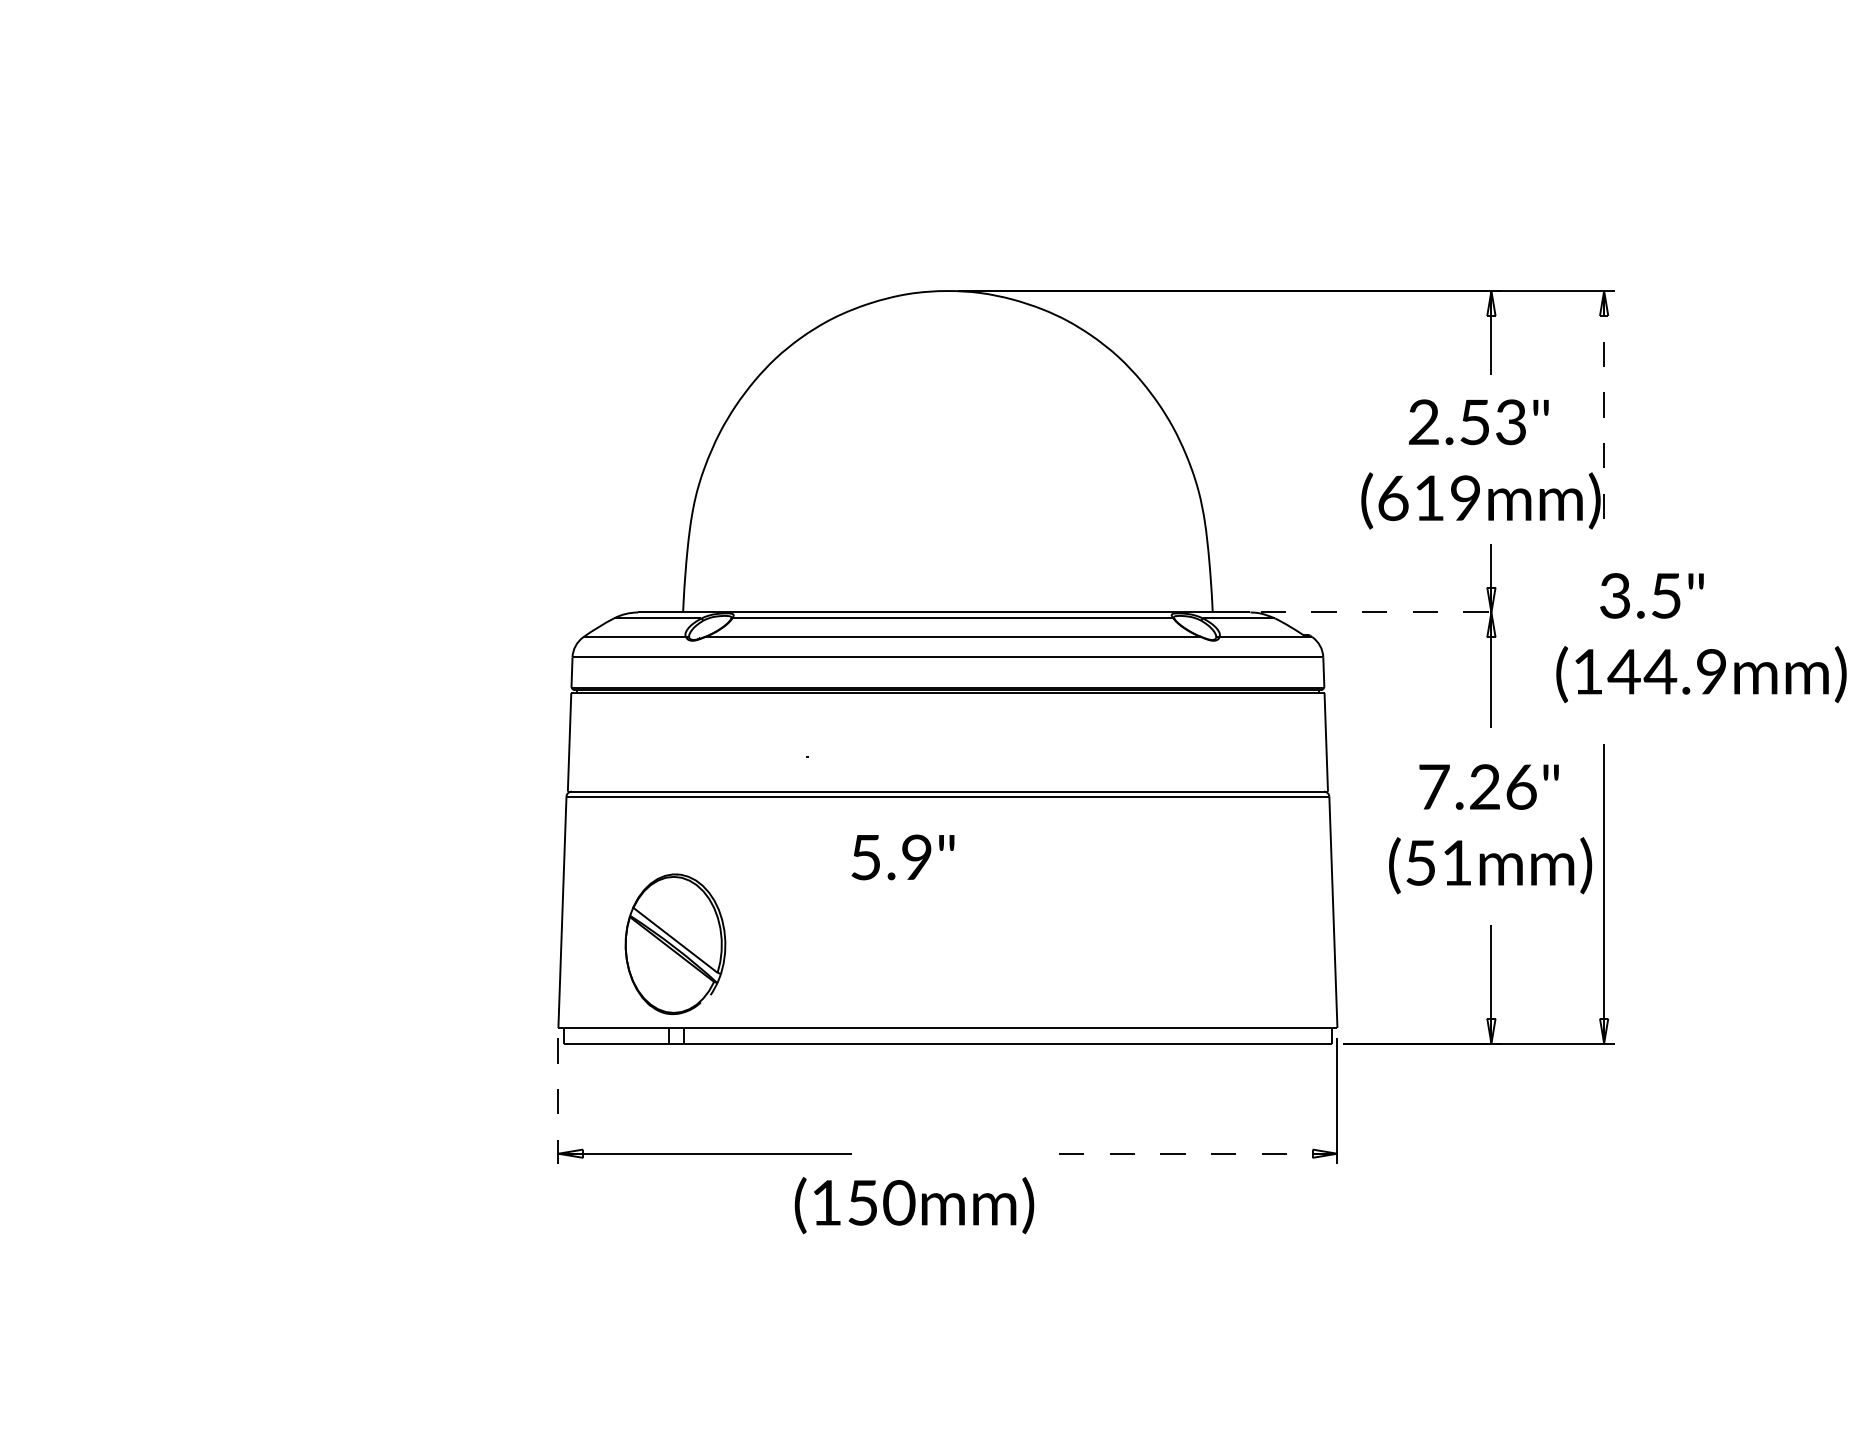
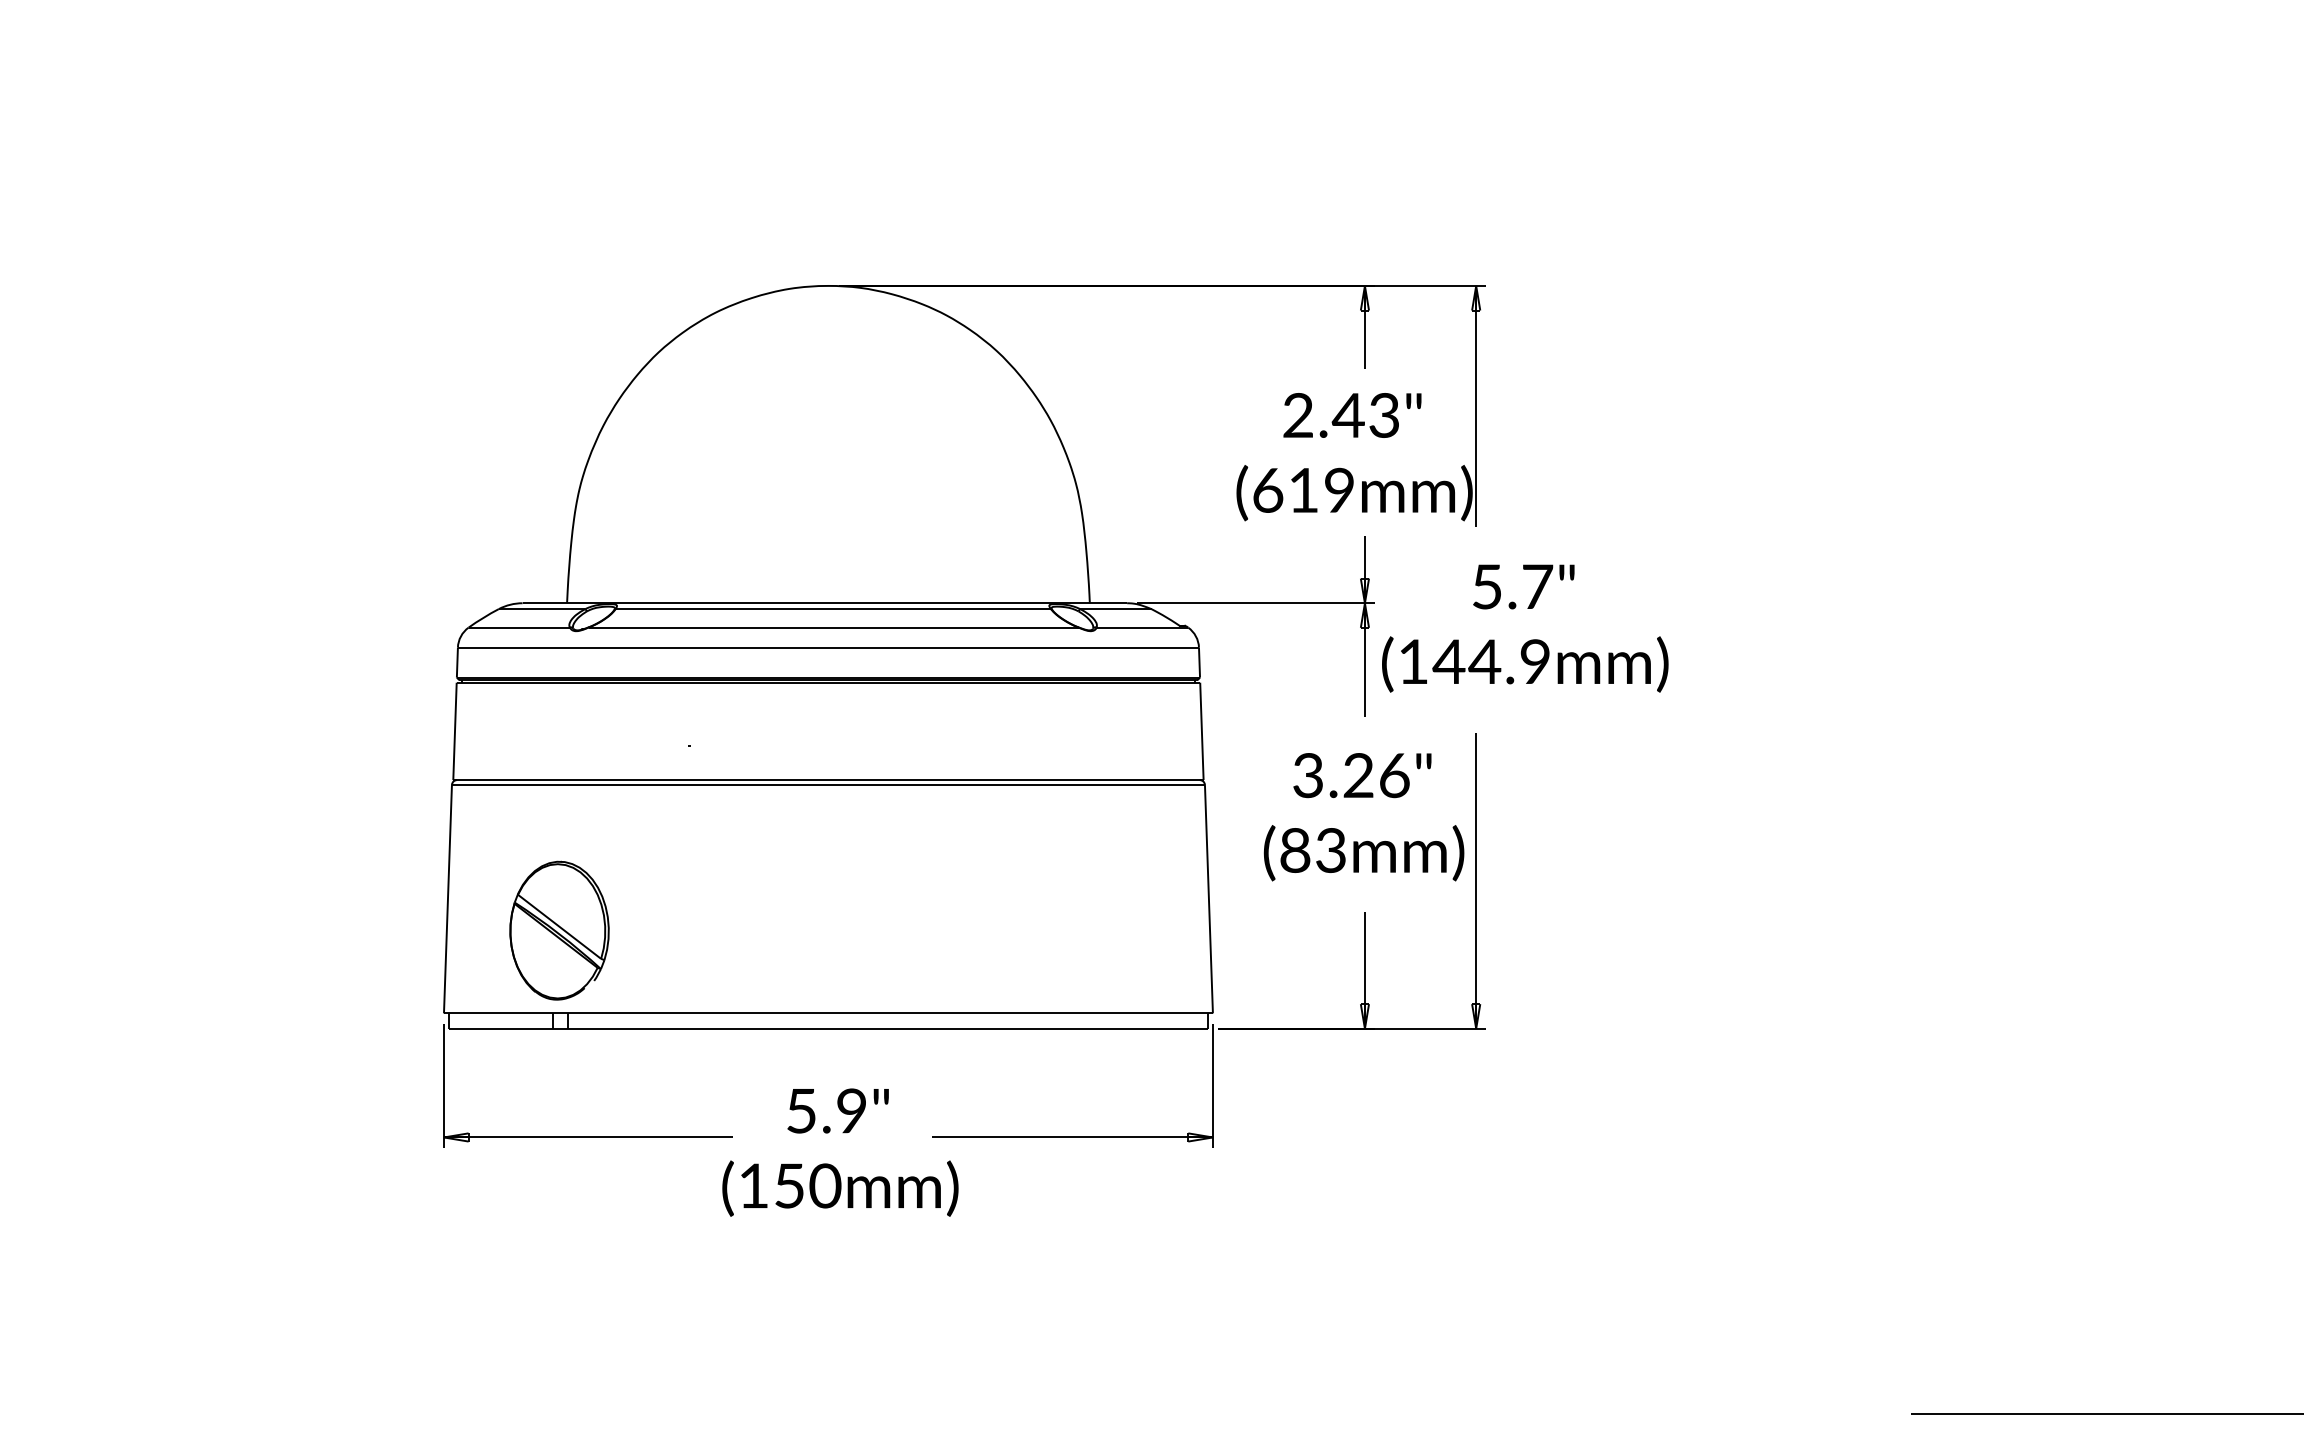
line: (1604, 413) -> (1476, 406), dashed -> solid
text: (1473, 422) -> (1347, 415), 2.53" -> 2.43"
text: (1640, 595) -> (1512, 586), 3.5" -> 5.7"
line: (1381, 612) -> (1256, 603), dashed -> solid
text: (1701, 674) -> (1525, 664), moved
text: (1434, 787) -> (1308, 775), 7.26" -> 3.26"
text: (902, 856) -> (837, 1110), moved
text: (1438, 862) -> (1312, 850), (51mm) -> (83mm)
line: (557, 1102) -> (443, 1086), dashed -> solid
line: (1195, 1153) -> (1072, 1137), dashed -> solid
text: (914, 1205) -> (840, 1188), moved

